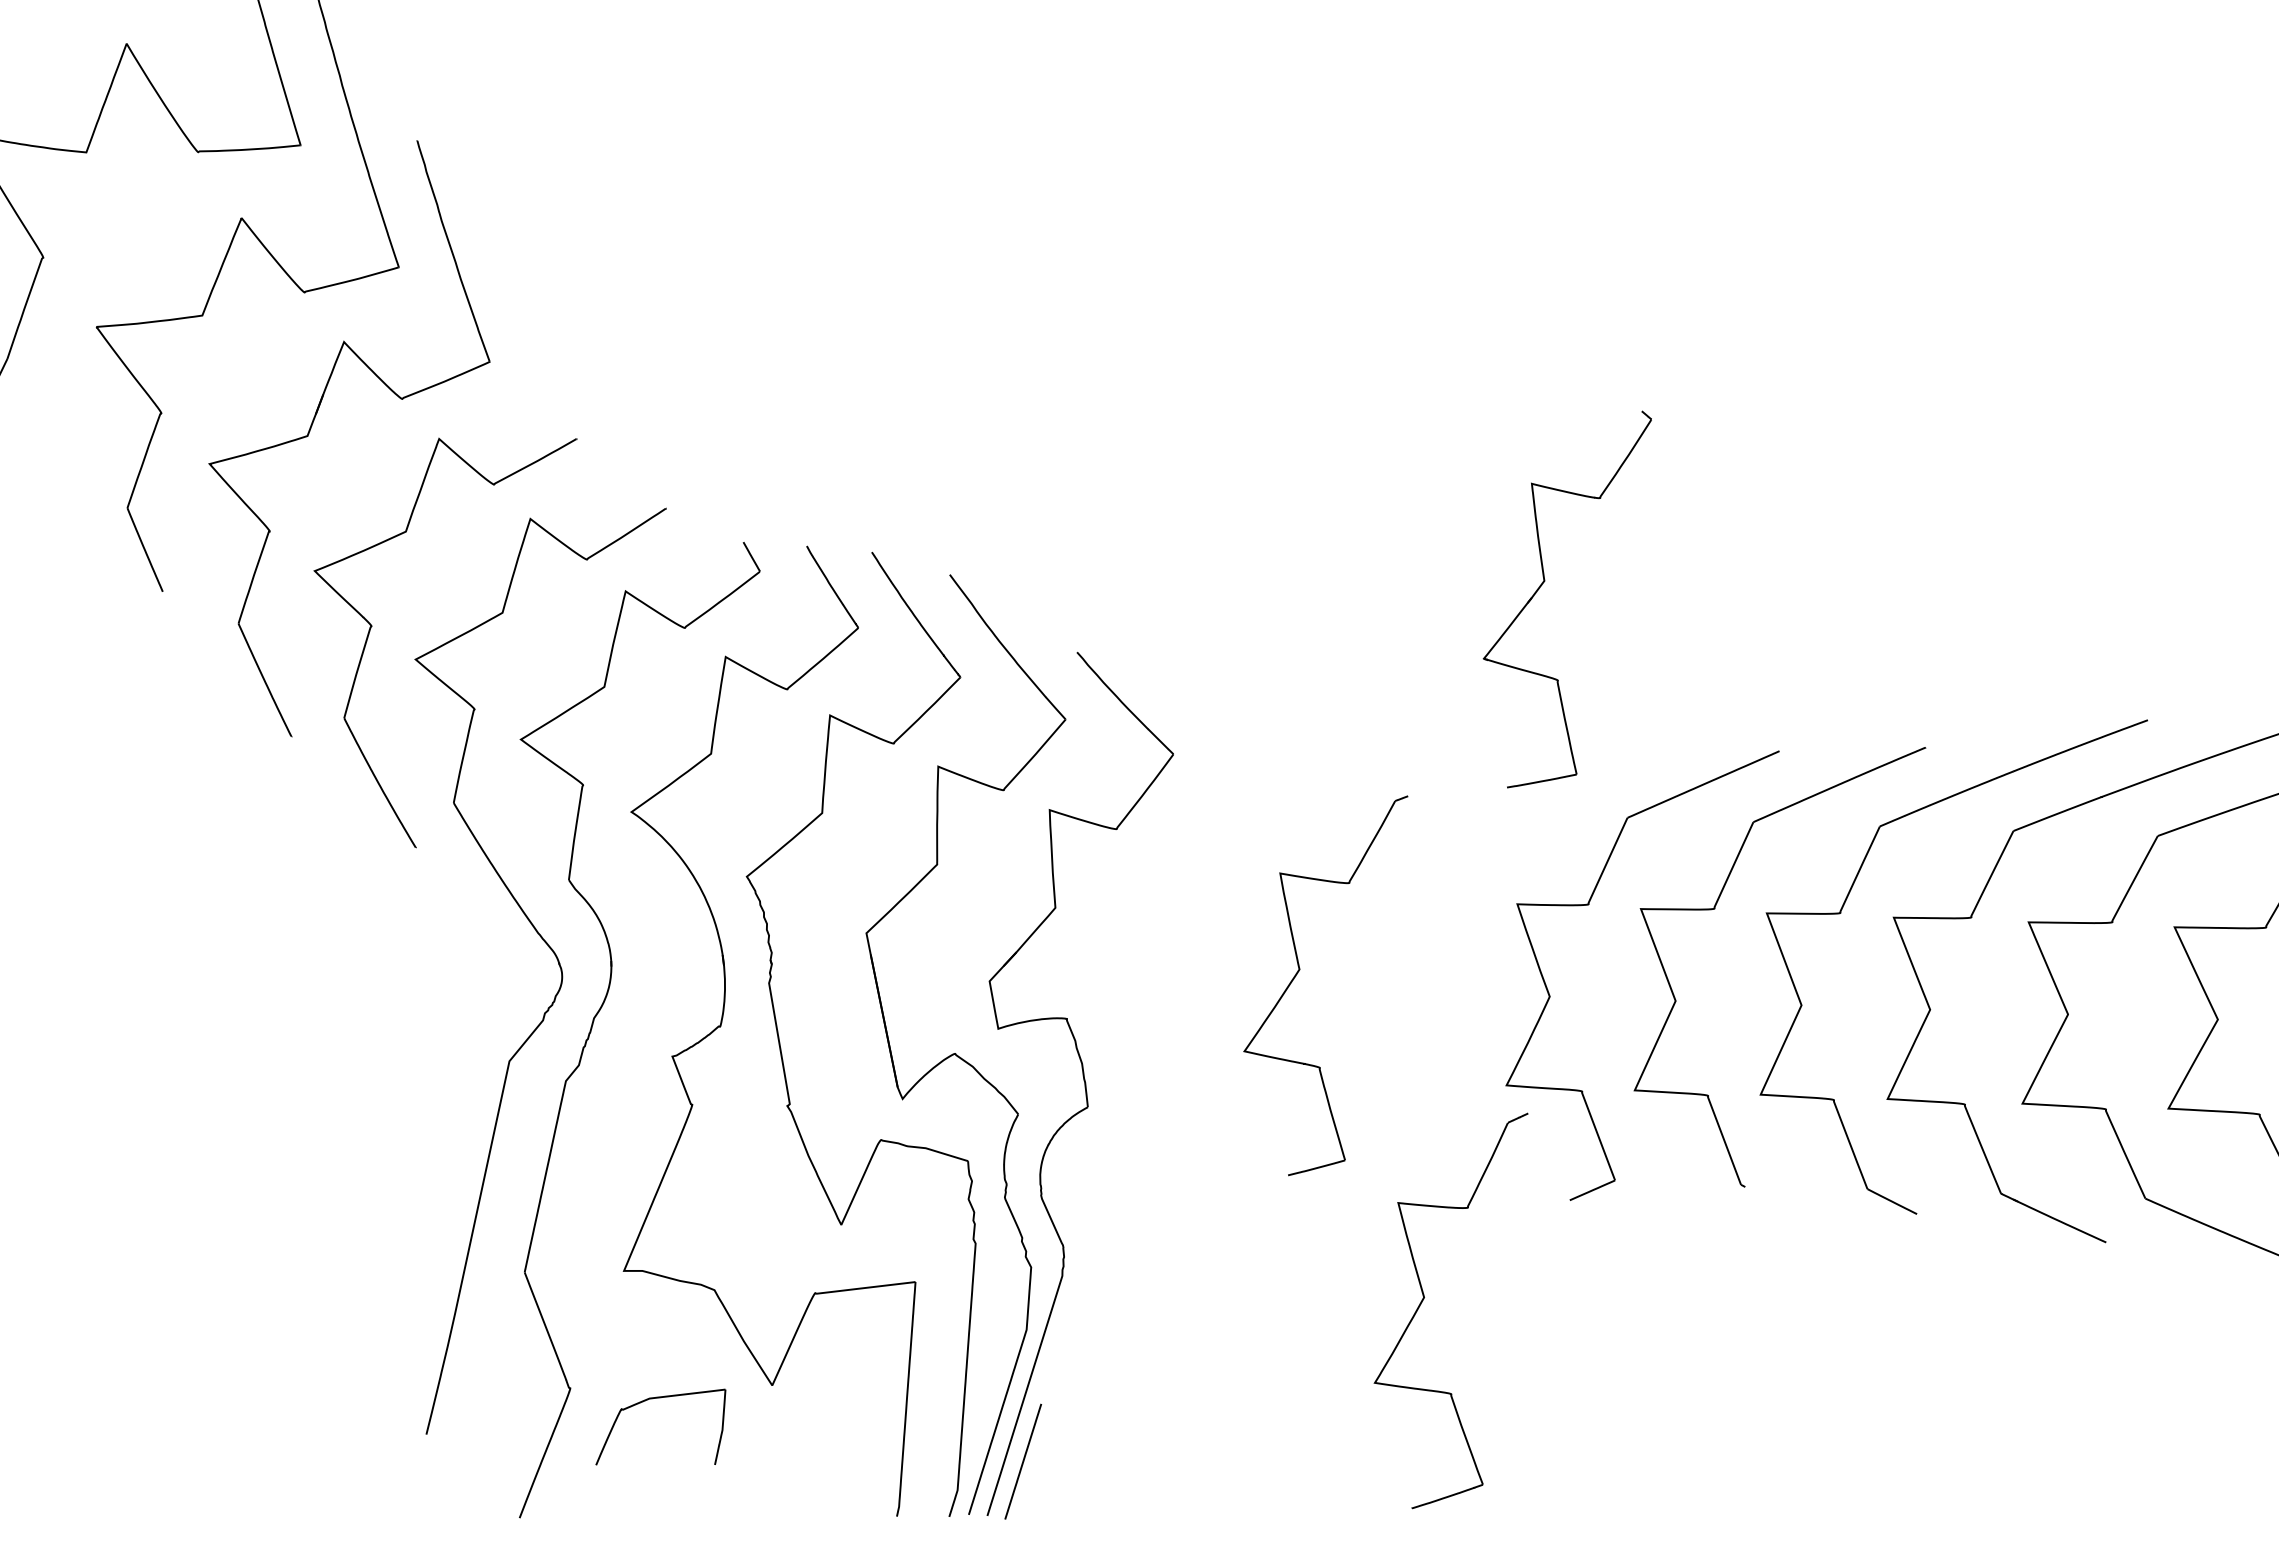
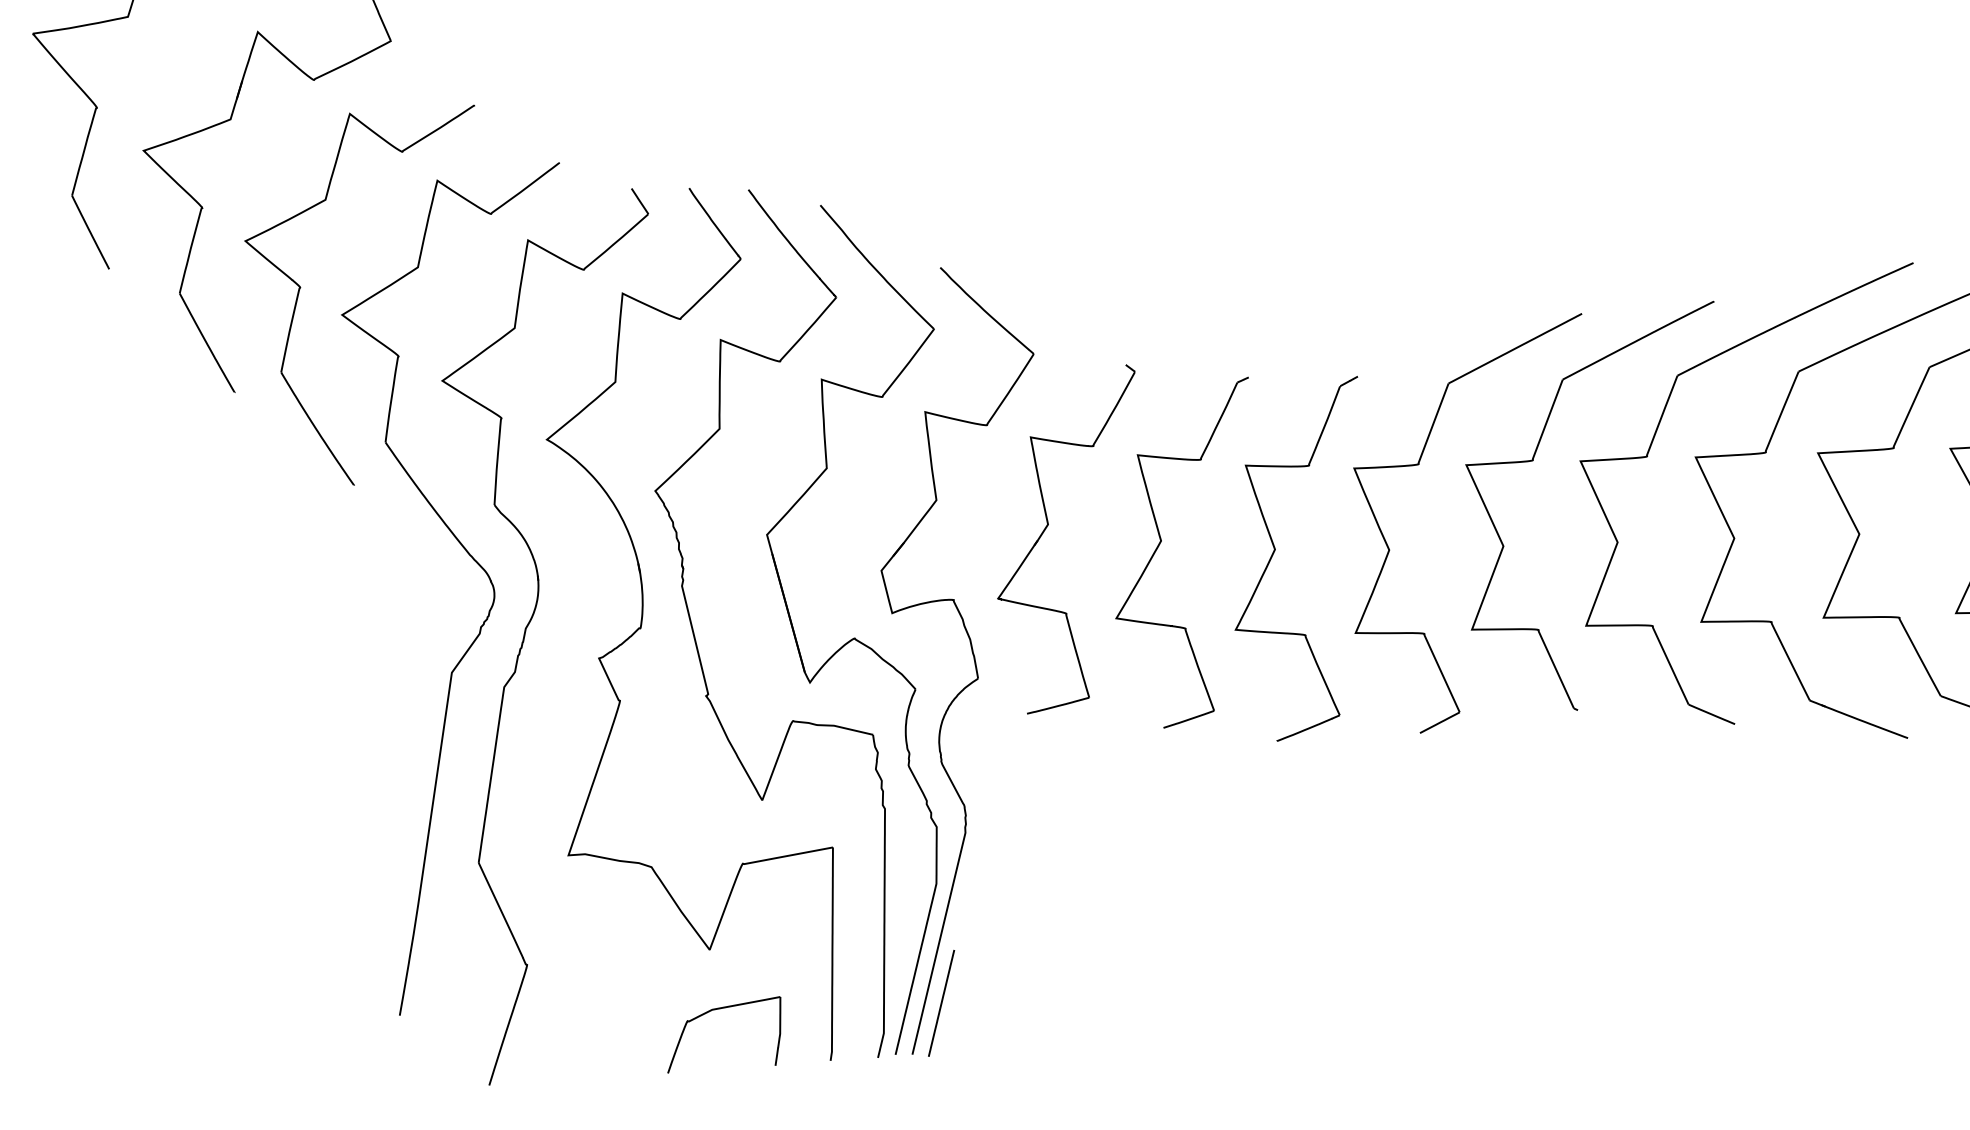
part: (1545, 581) -> (1049, 524), moved
part: (1424, 1299) -> (1275, 551), moved
part: (660, 1398) -> (722, 1009), moved

